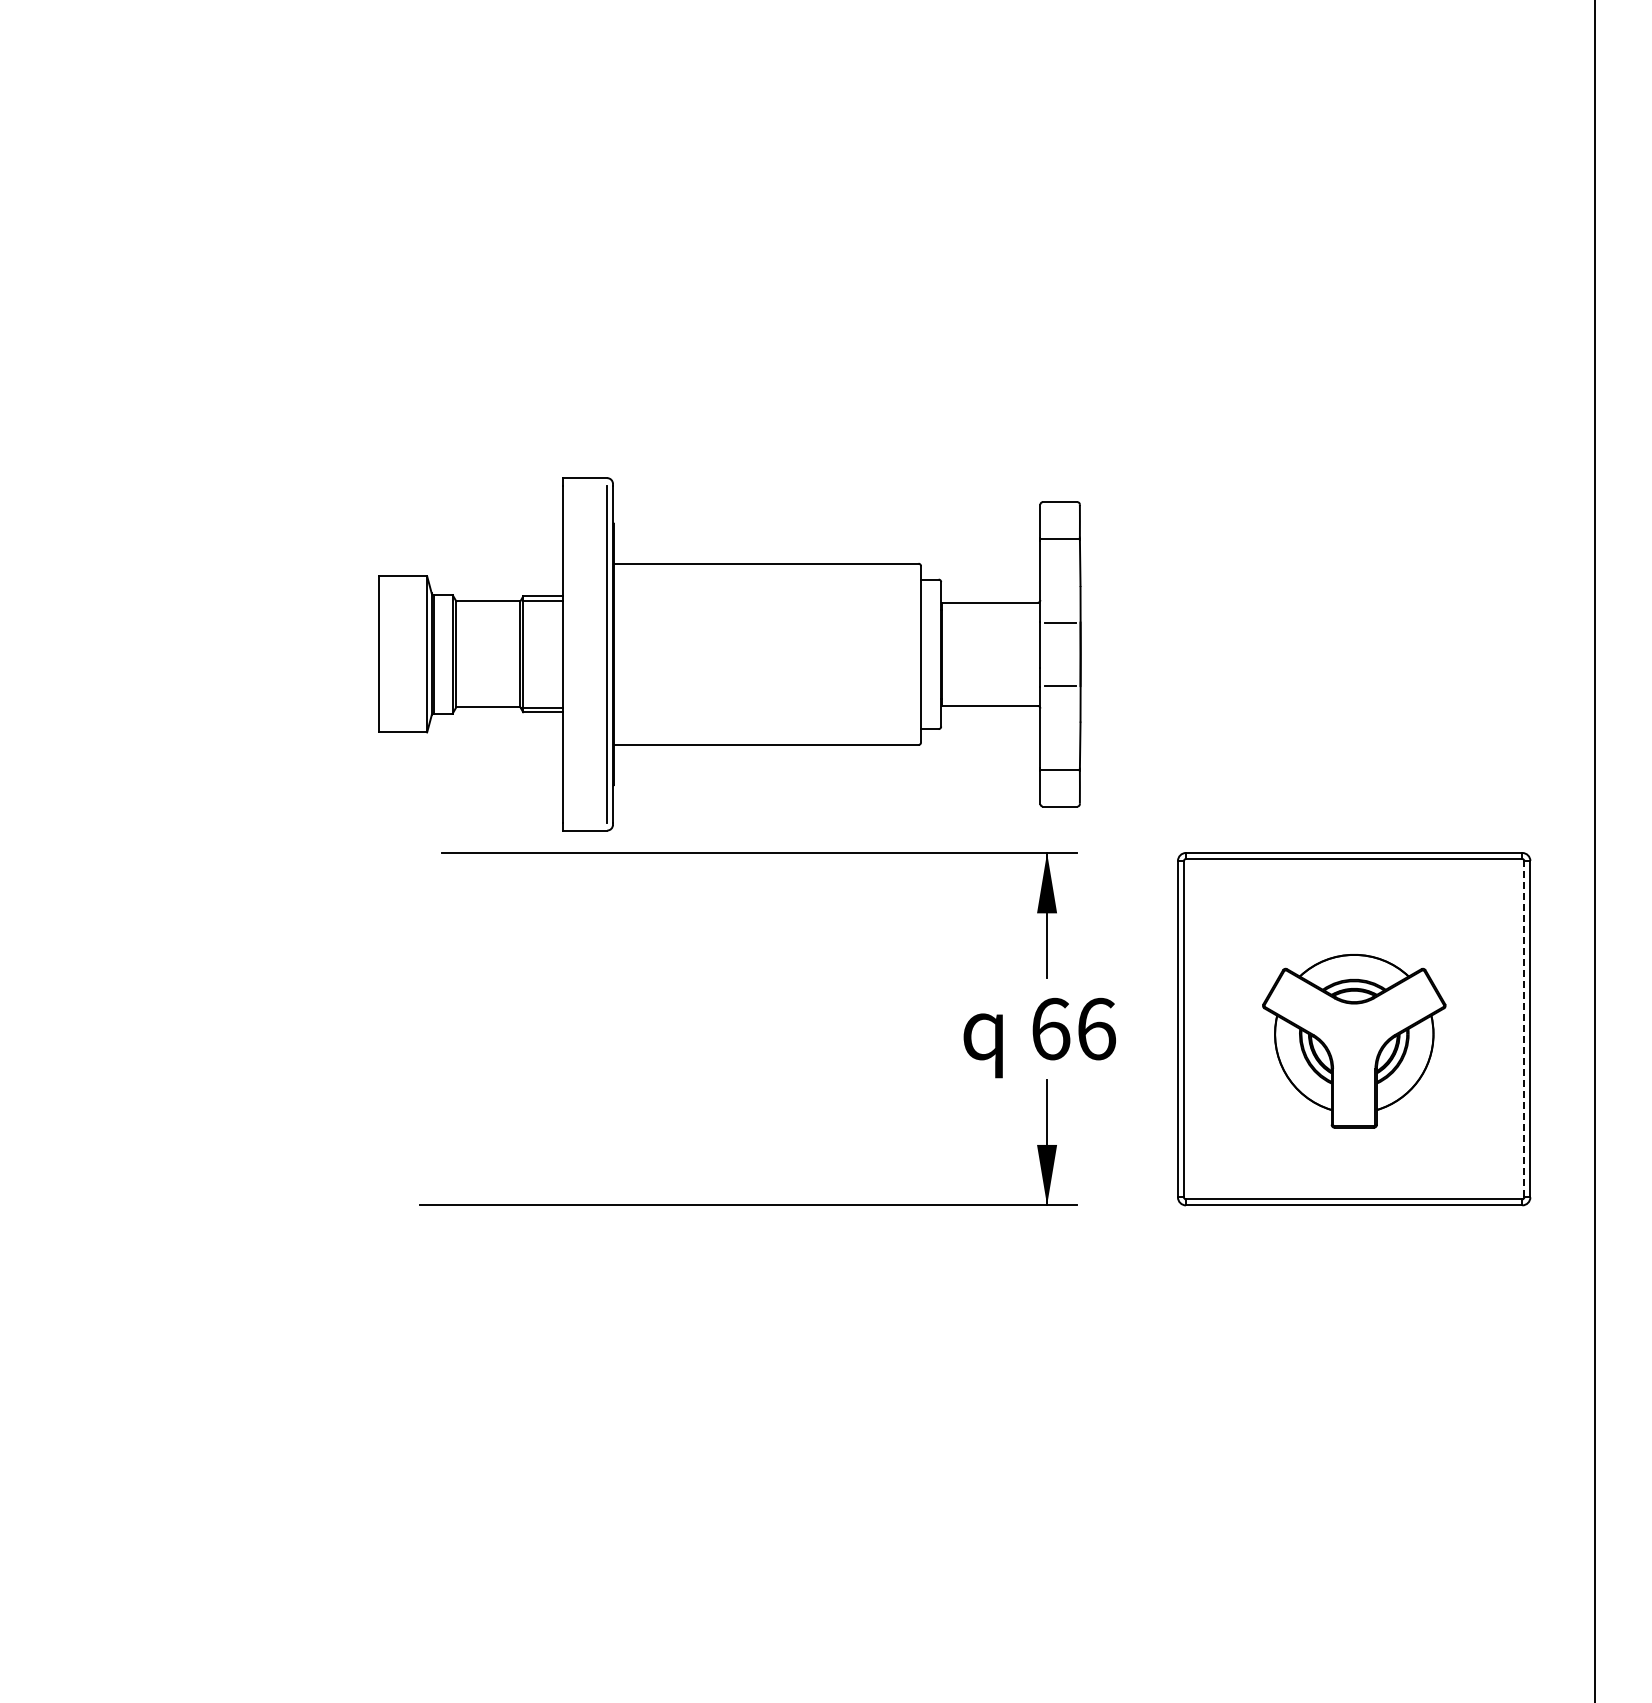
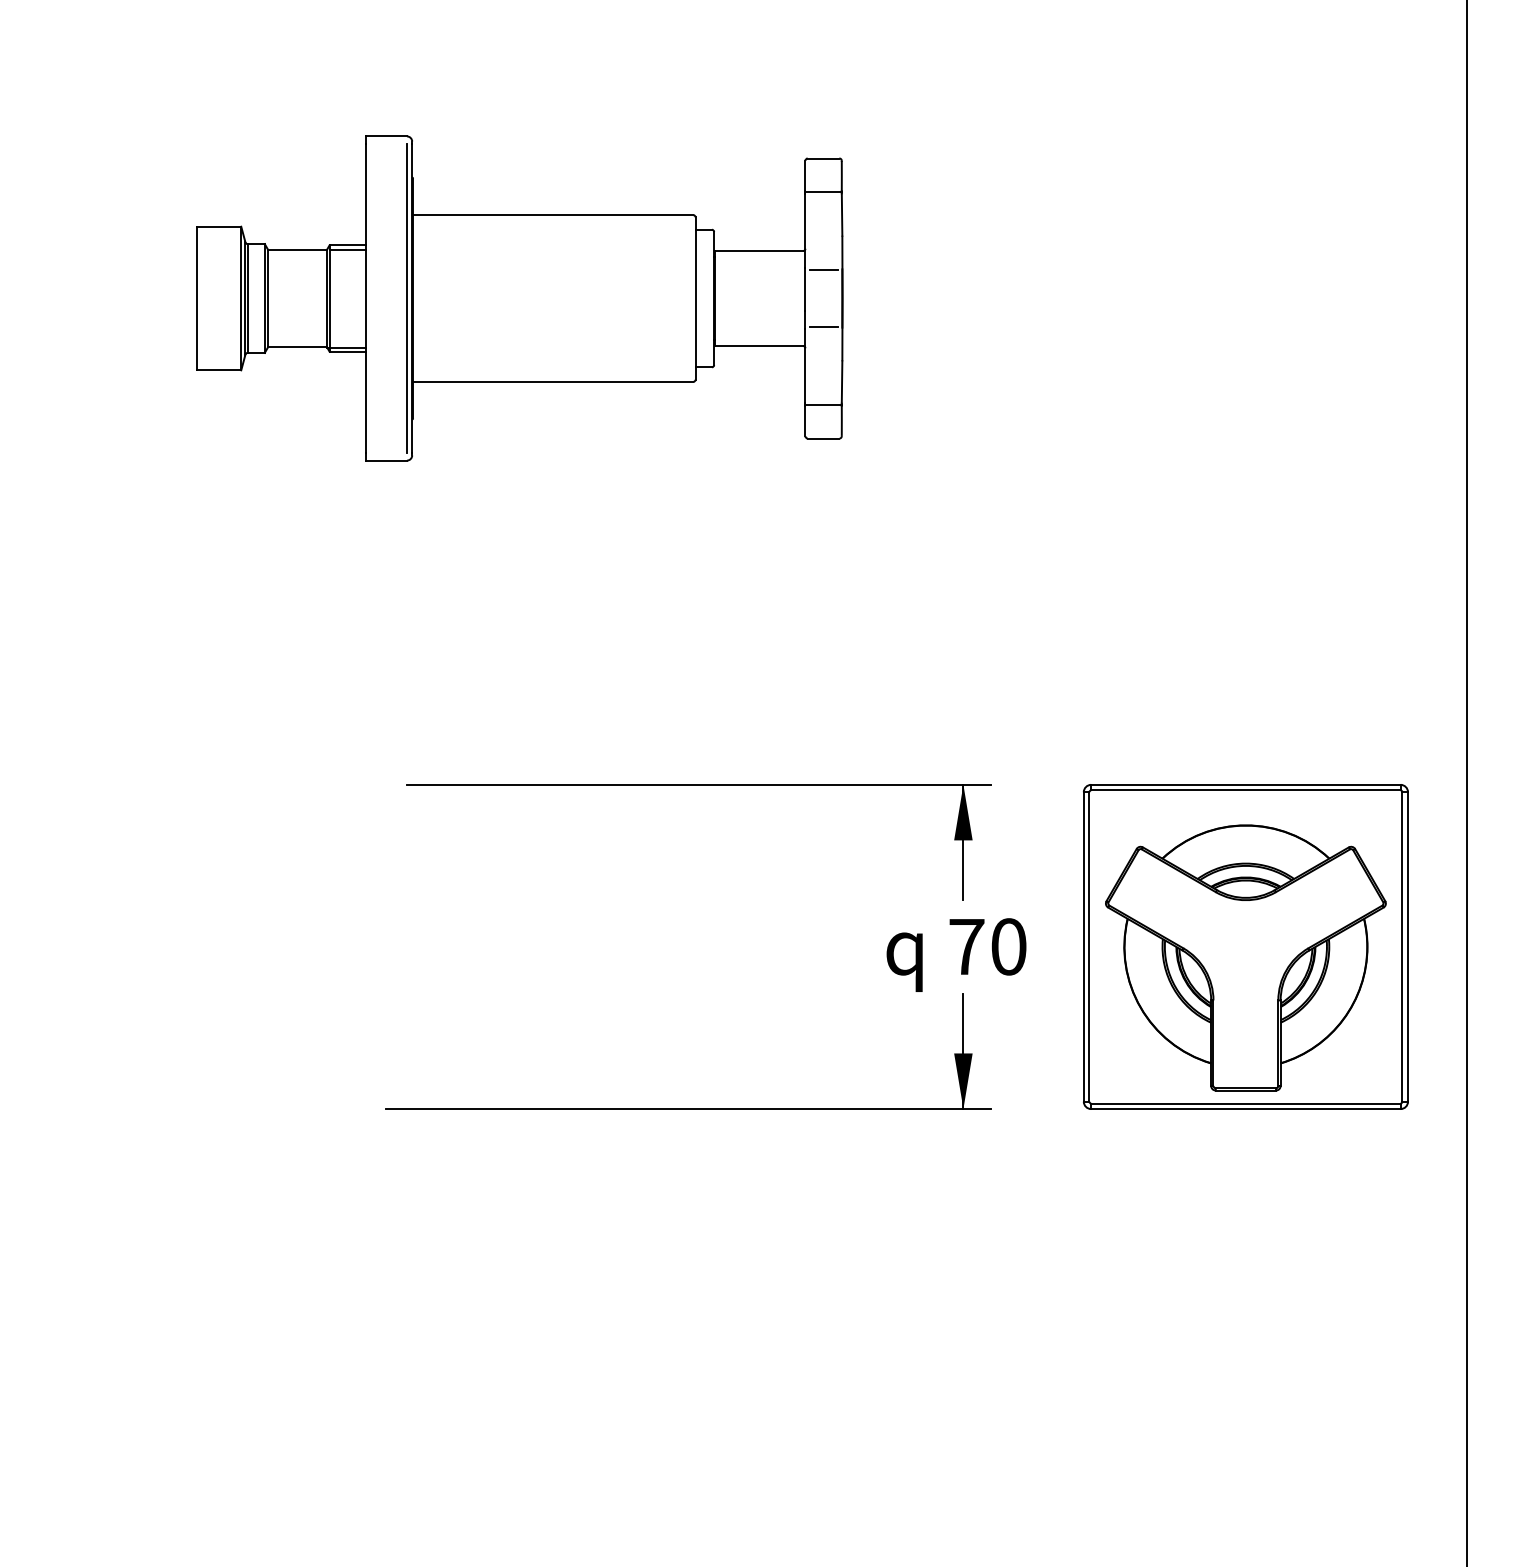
part: (729, 654) -> (519, 298), moved
text: (1074, 1028) -> (988, 946), 66 -> 70
line: (1524, 1028) -> (1402, 946), dashed -> solid
part: (1354, 1041) -> (1246, 958), size x1.67

